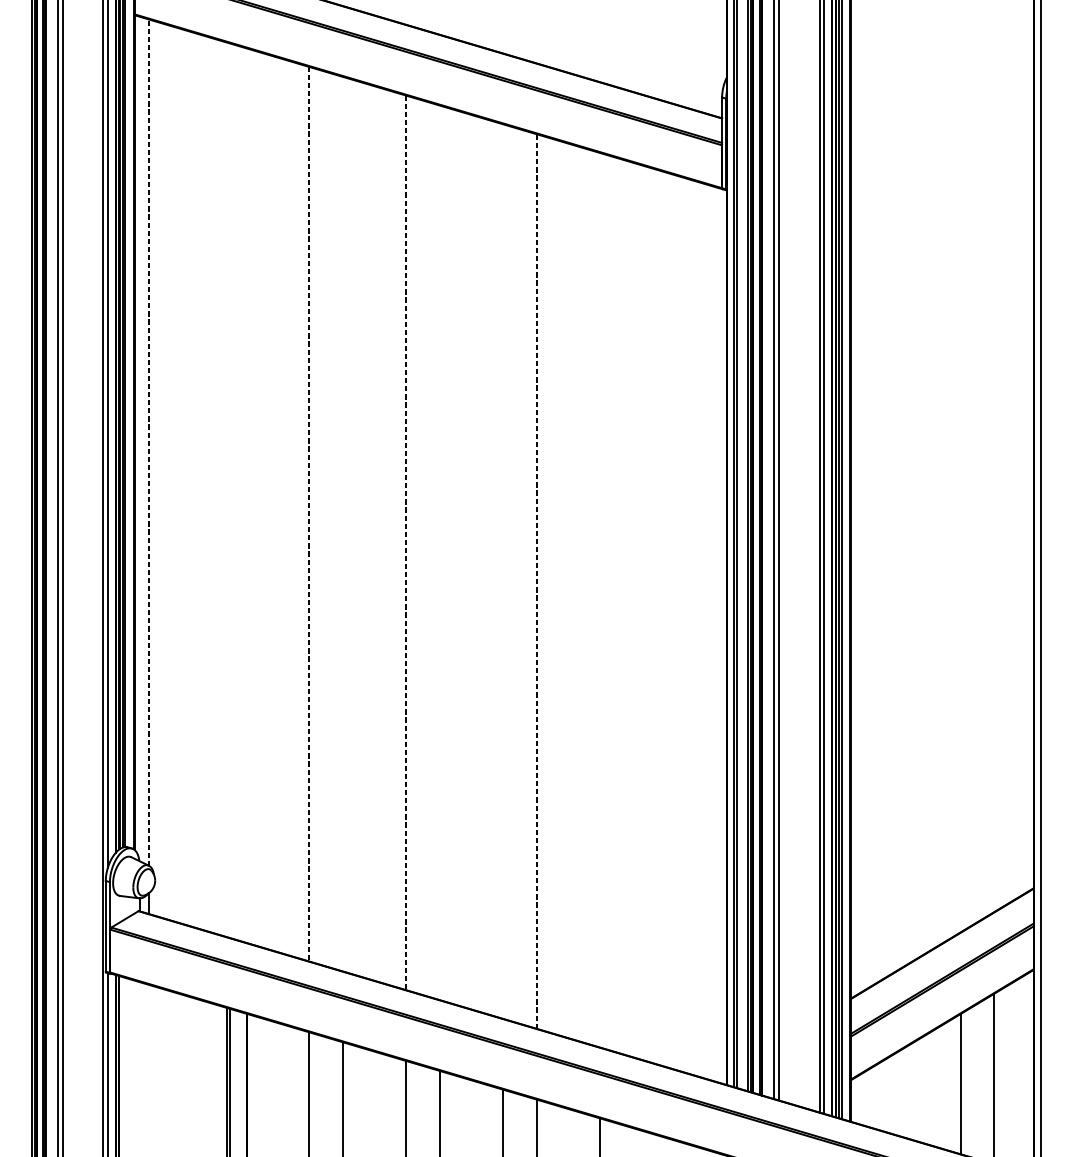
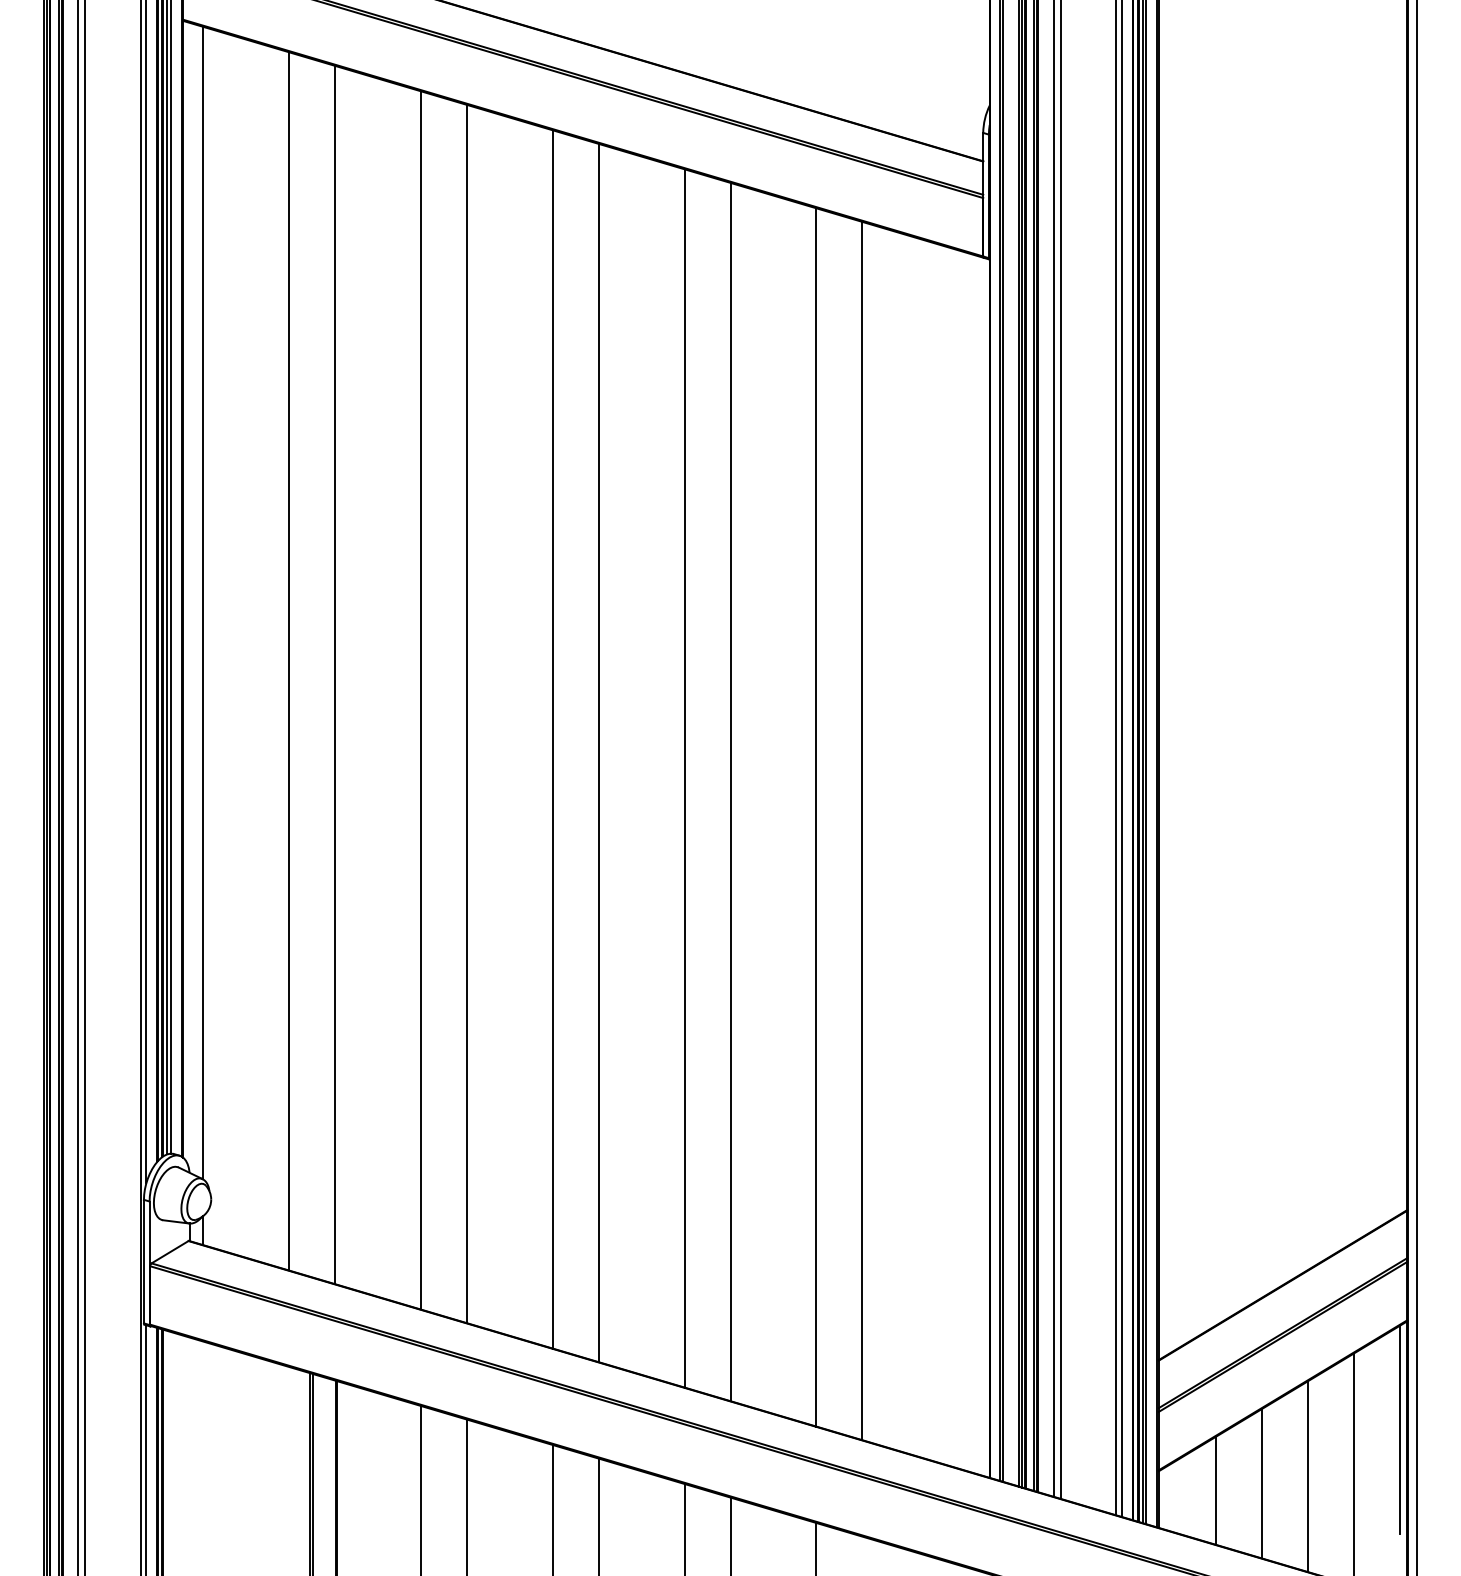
line: (148, 442) -> (202, 602), dashed -> solid
line: (211, 485) -> (288, 661), added
line: (245, 495) -> (334, 674), added
line: (308, 514) -> (420, 700), dashed -> solid
line: (342, 523) -> (466, 713), added
line: (405, 542) -> (552, 739), dashed -> solid
line: (439, 552) -> (598, 752), added
line: (502, 571) -> (684, 778), added
line: (536, 581) -> (730, 791), dashed -> solid
line: (599, 600) -> (816, 817), added
line: (633, 609) -> (862, 830), added
line: (1028, 1049) -> (1400, 1429), added
line: (926, 1089) -> (1261, 1483), added
line: (892, 1094) -> (1215, 1490), added

